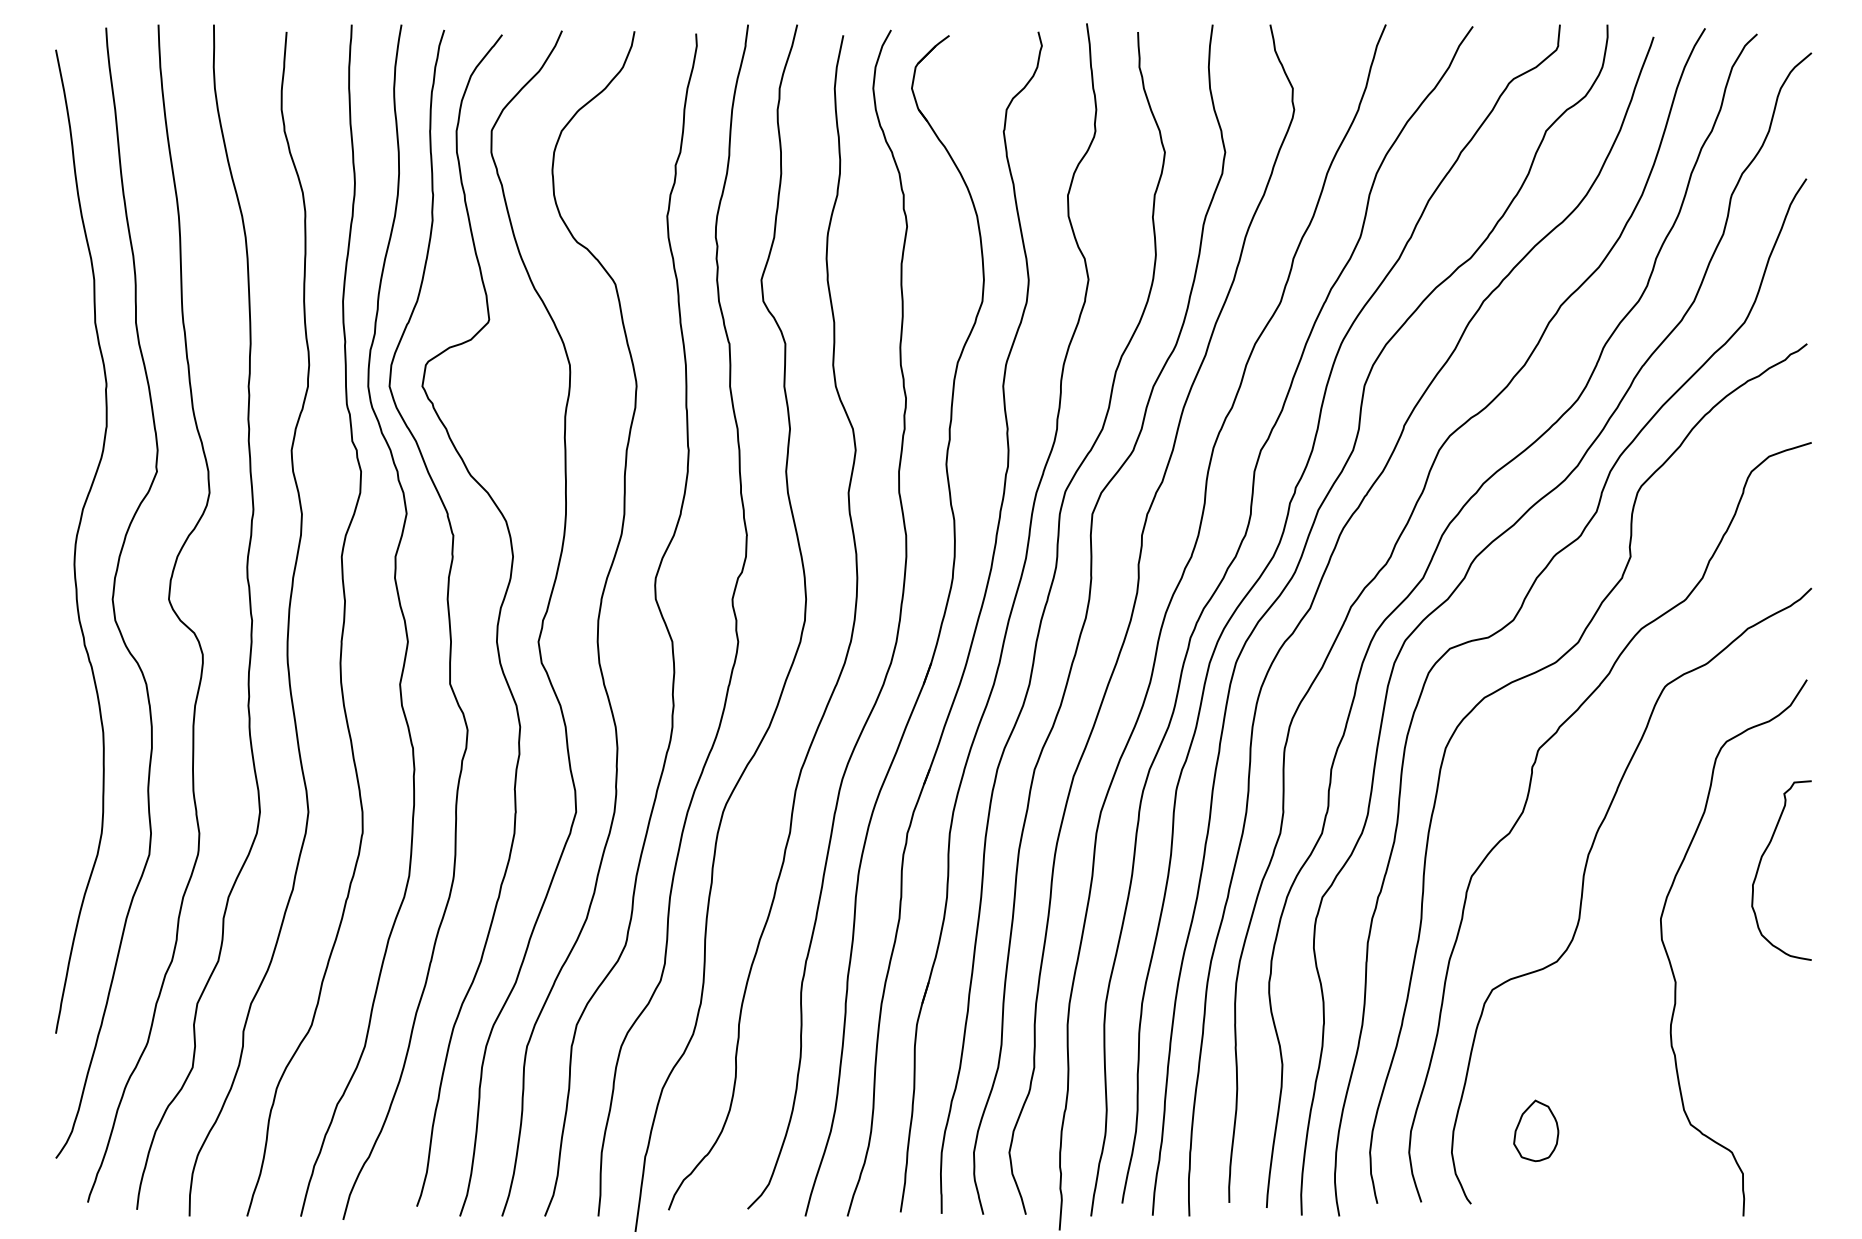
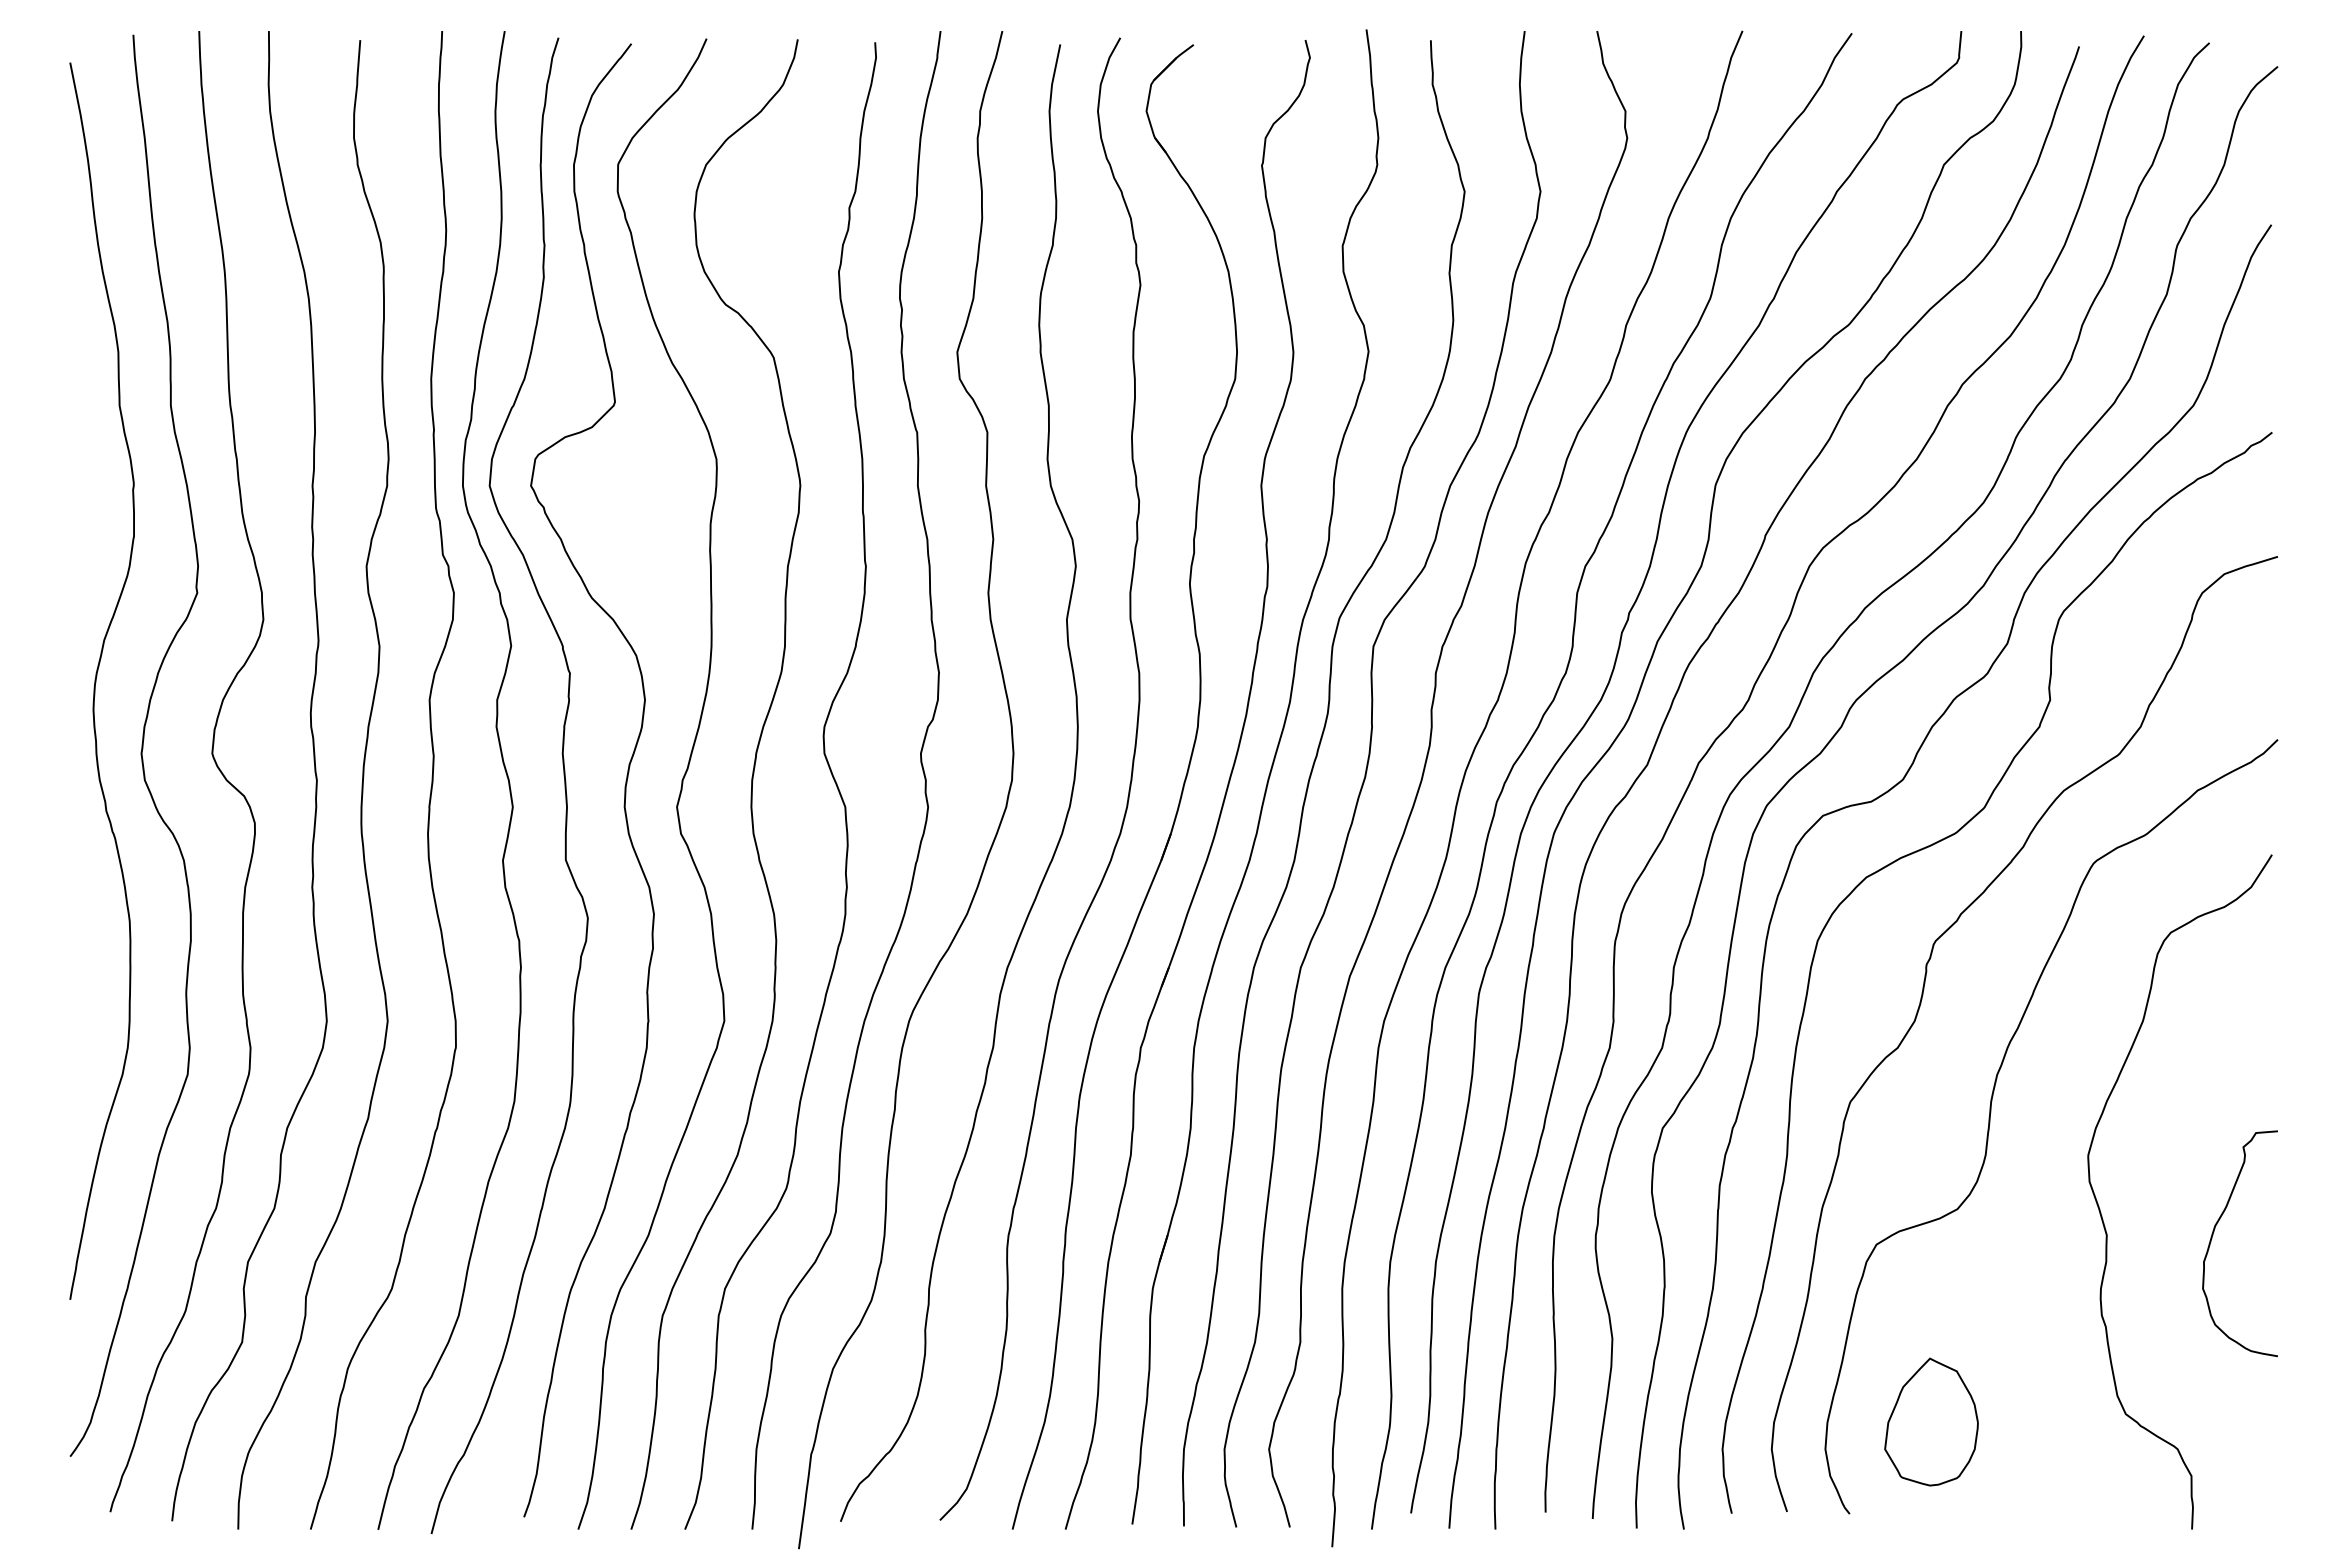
curve: (1760, 864) -> (2213, 1235), moved
part: (1536, 1130) -> (1931, 1421), size x1.67

